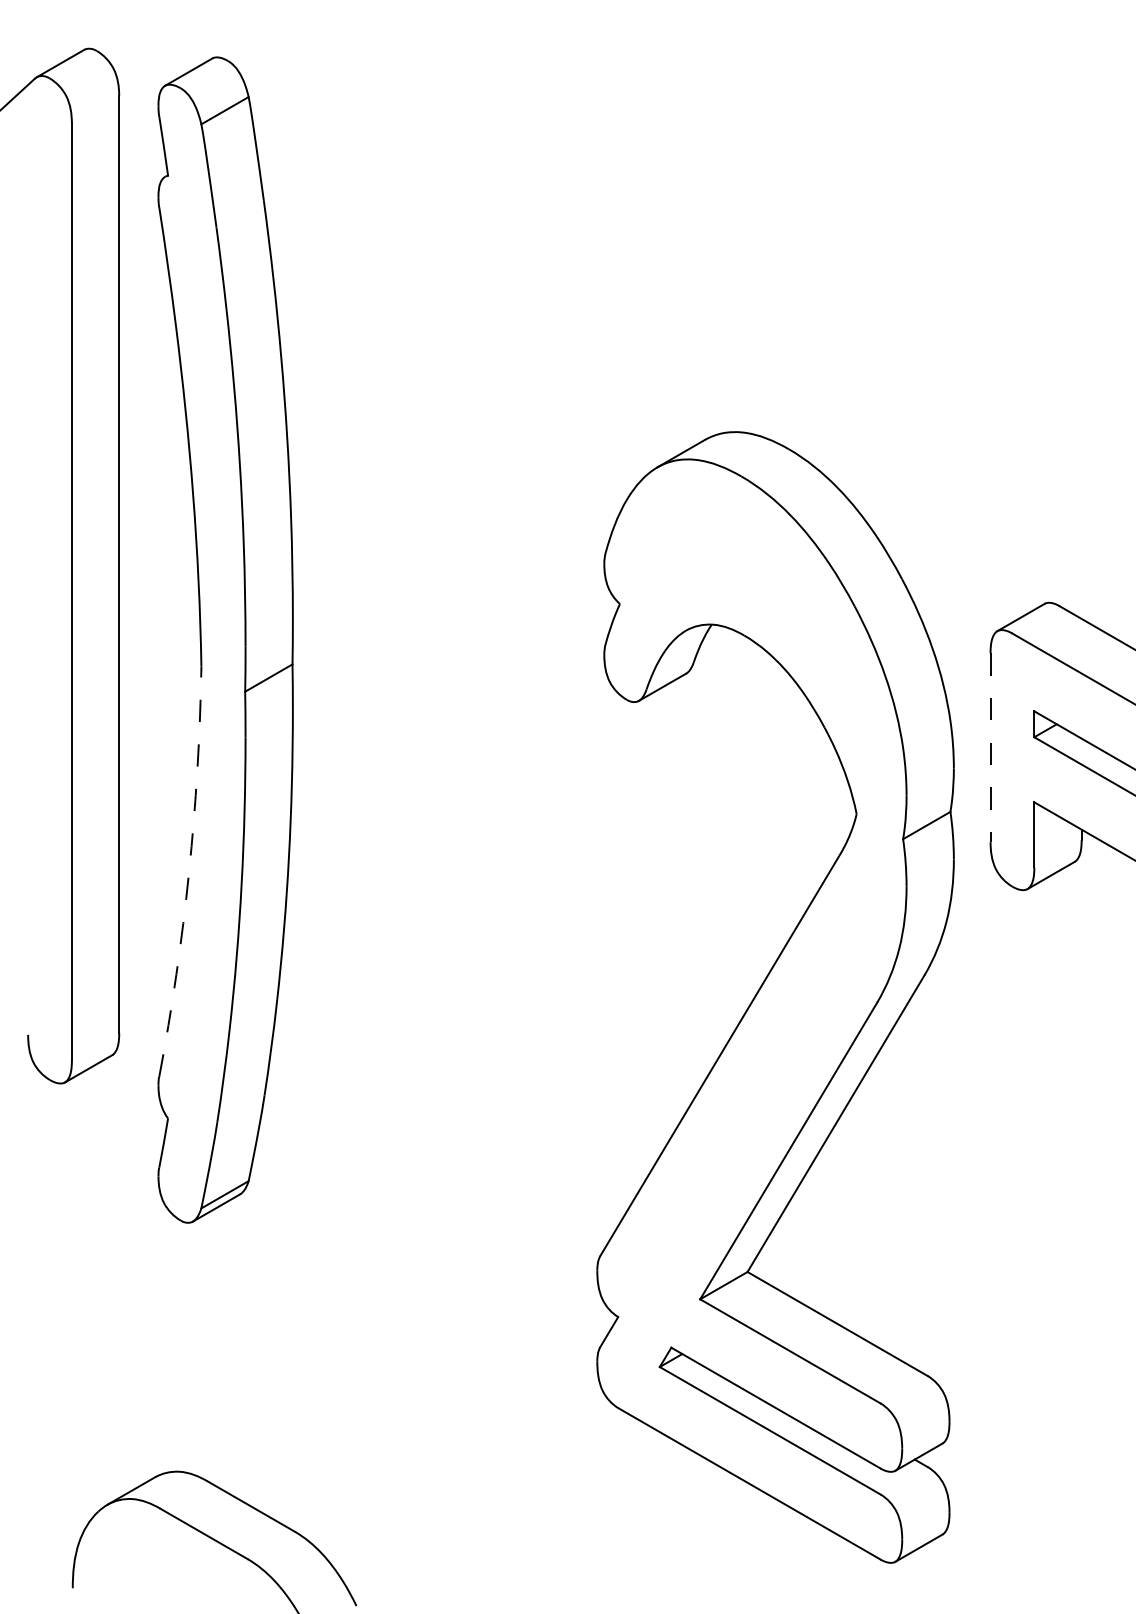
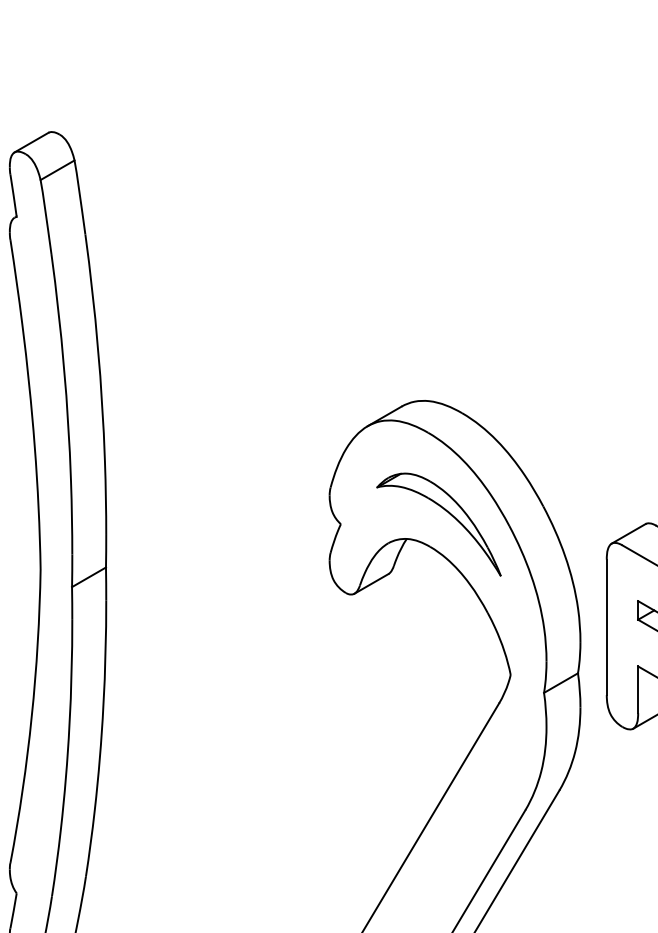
part: (770, 589) -> (448, 513), added
line: (990, 748) -> (606, 627), dashed -> solid
arc: (189, 872) -> (32, 716), dashed -> solid

